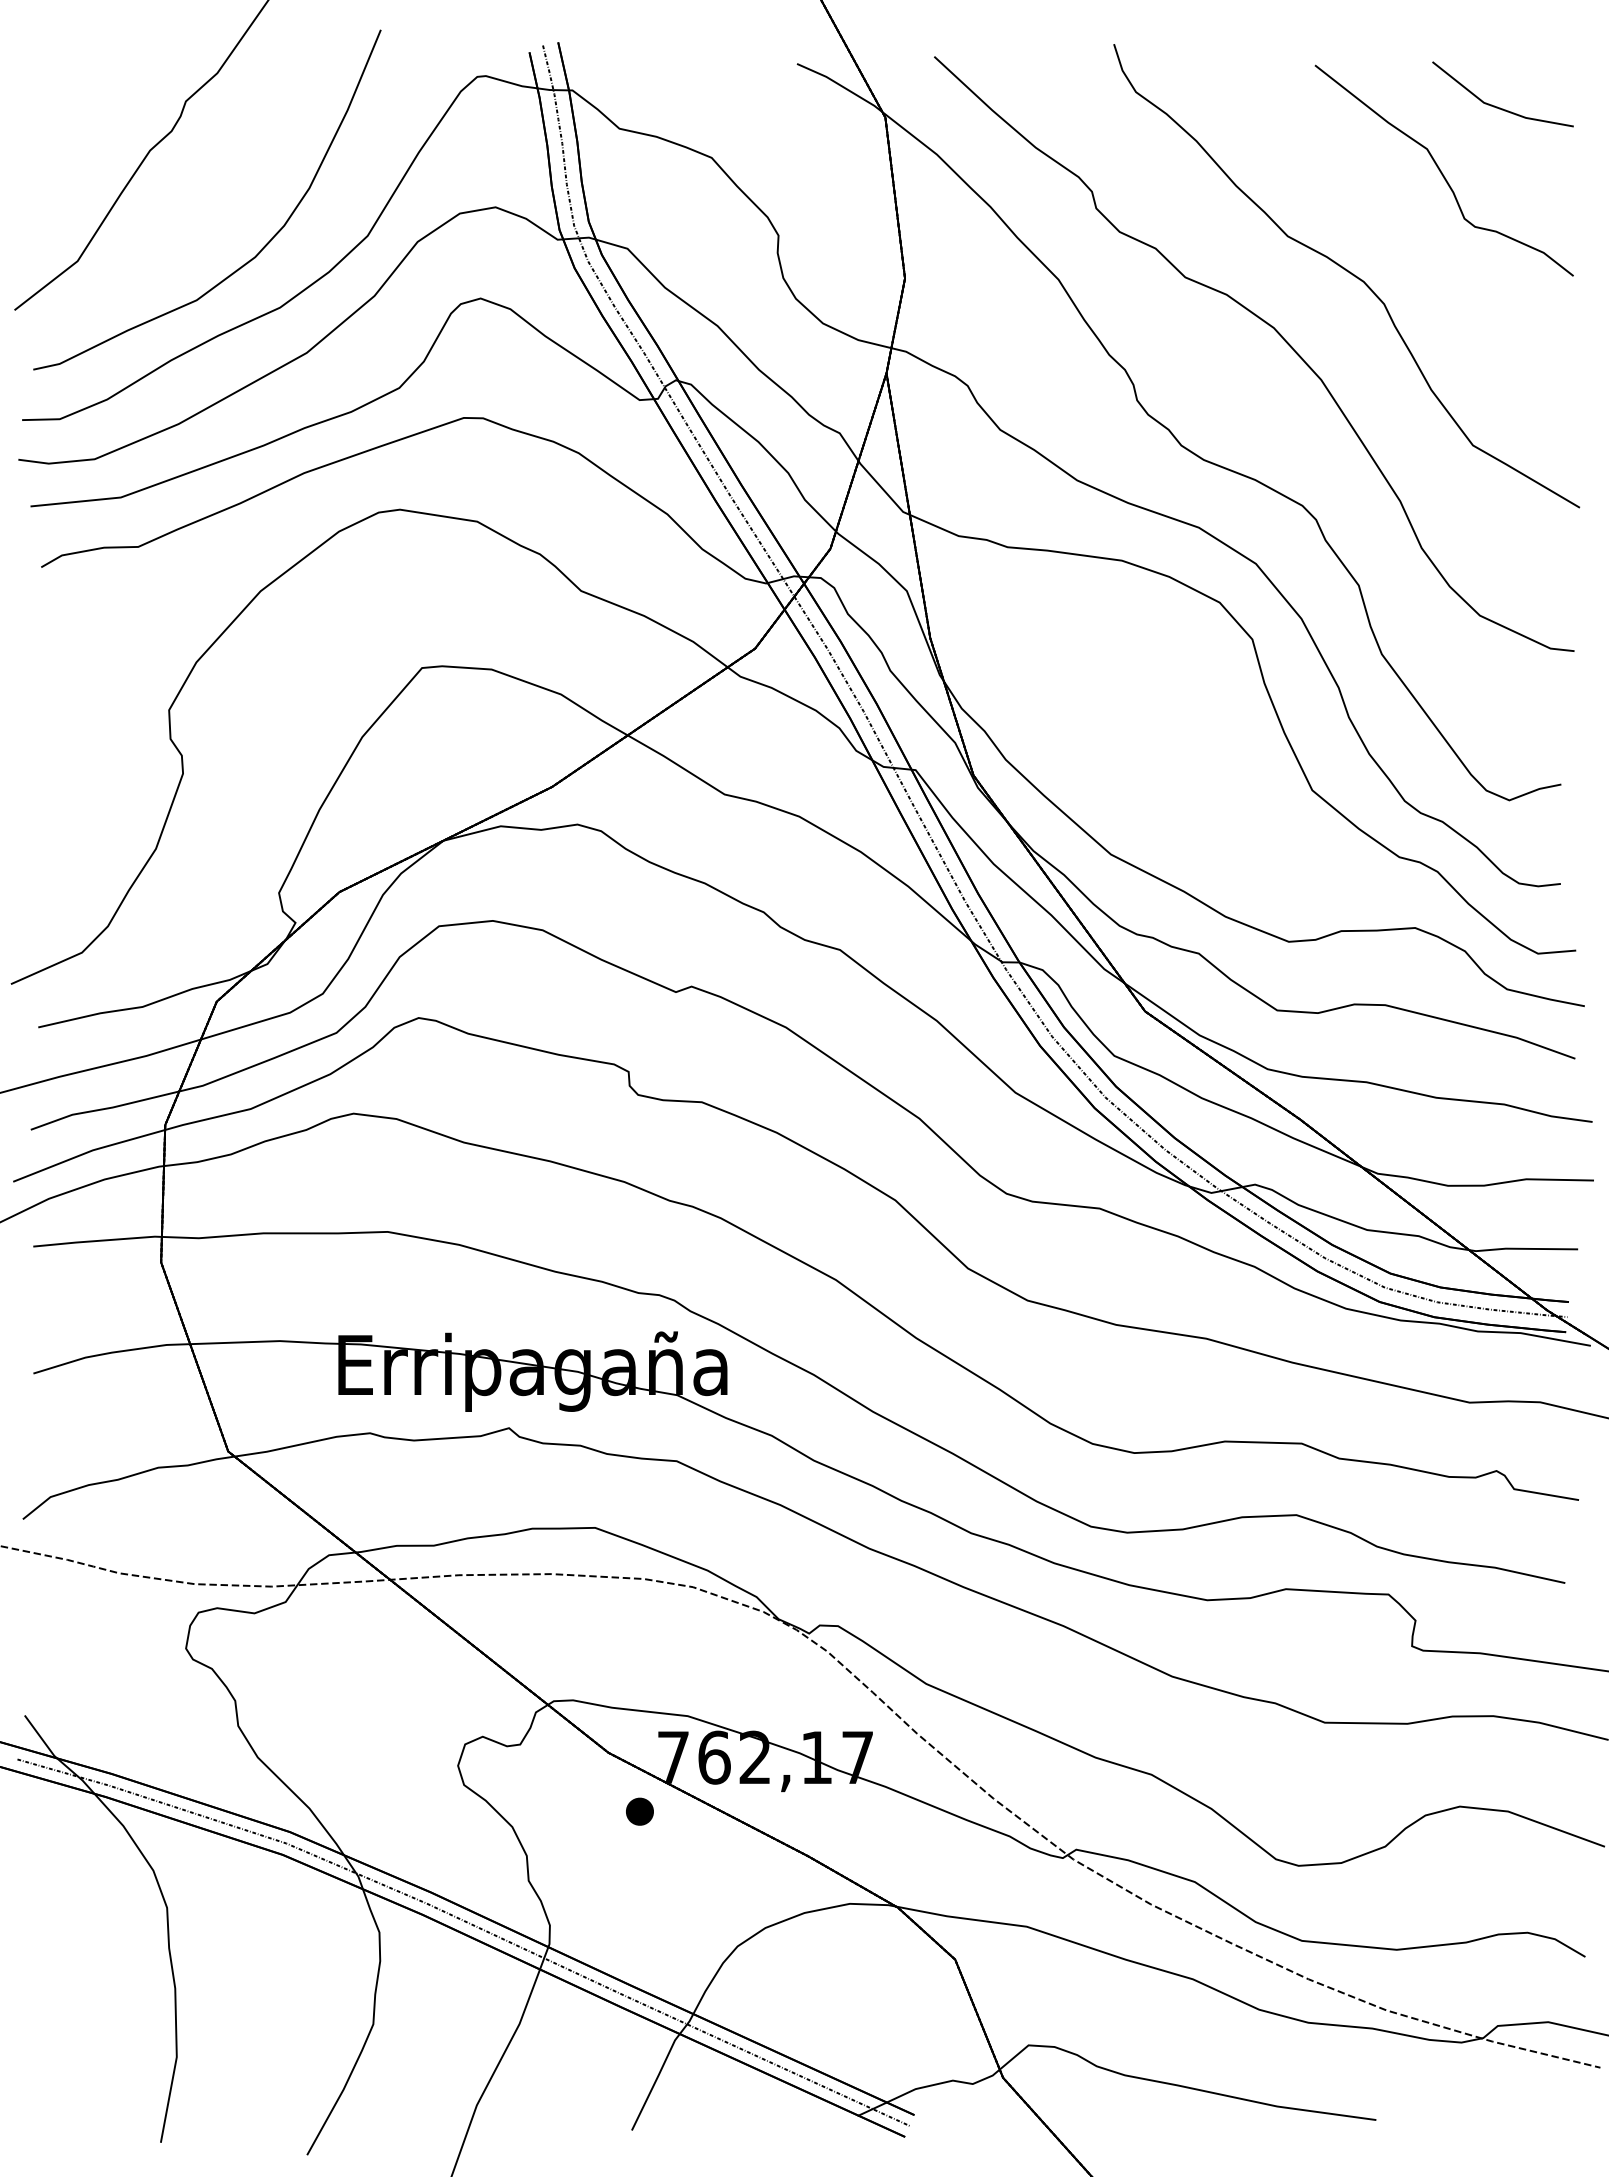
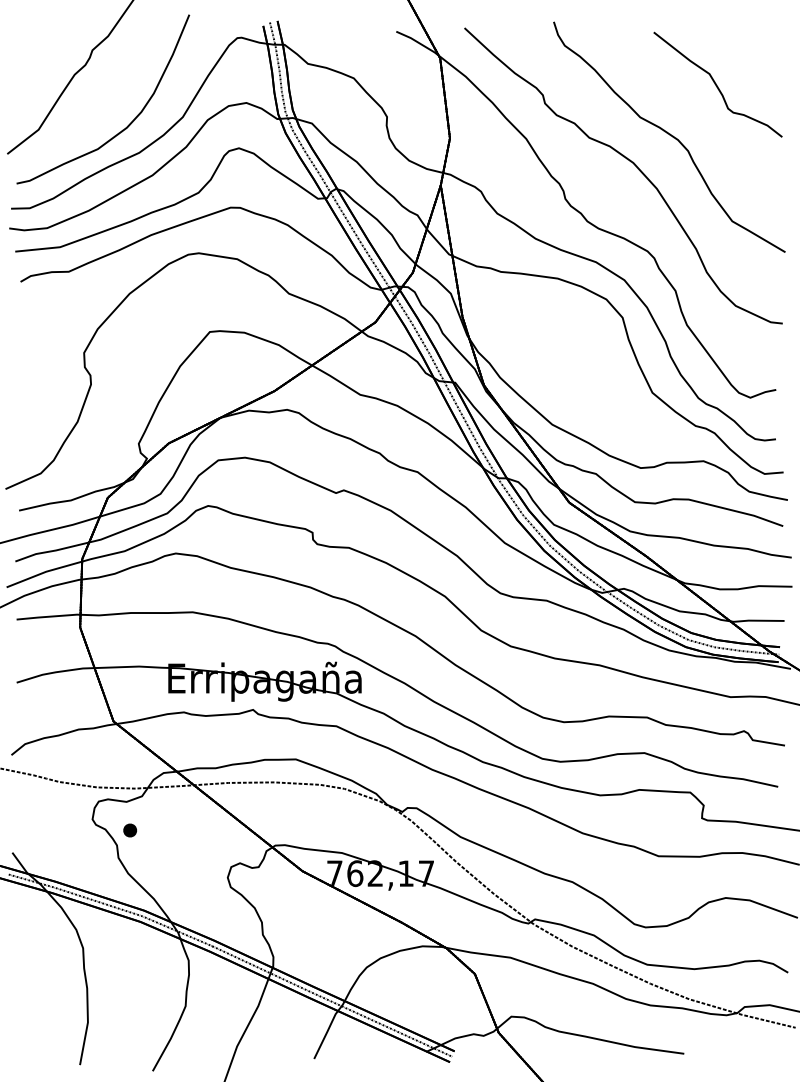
line: (1499, 105) -> (745, 52), removed
part: (638, 1811) -> (129, 830), moved

